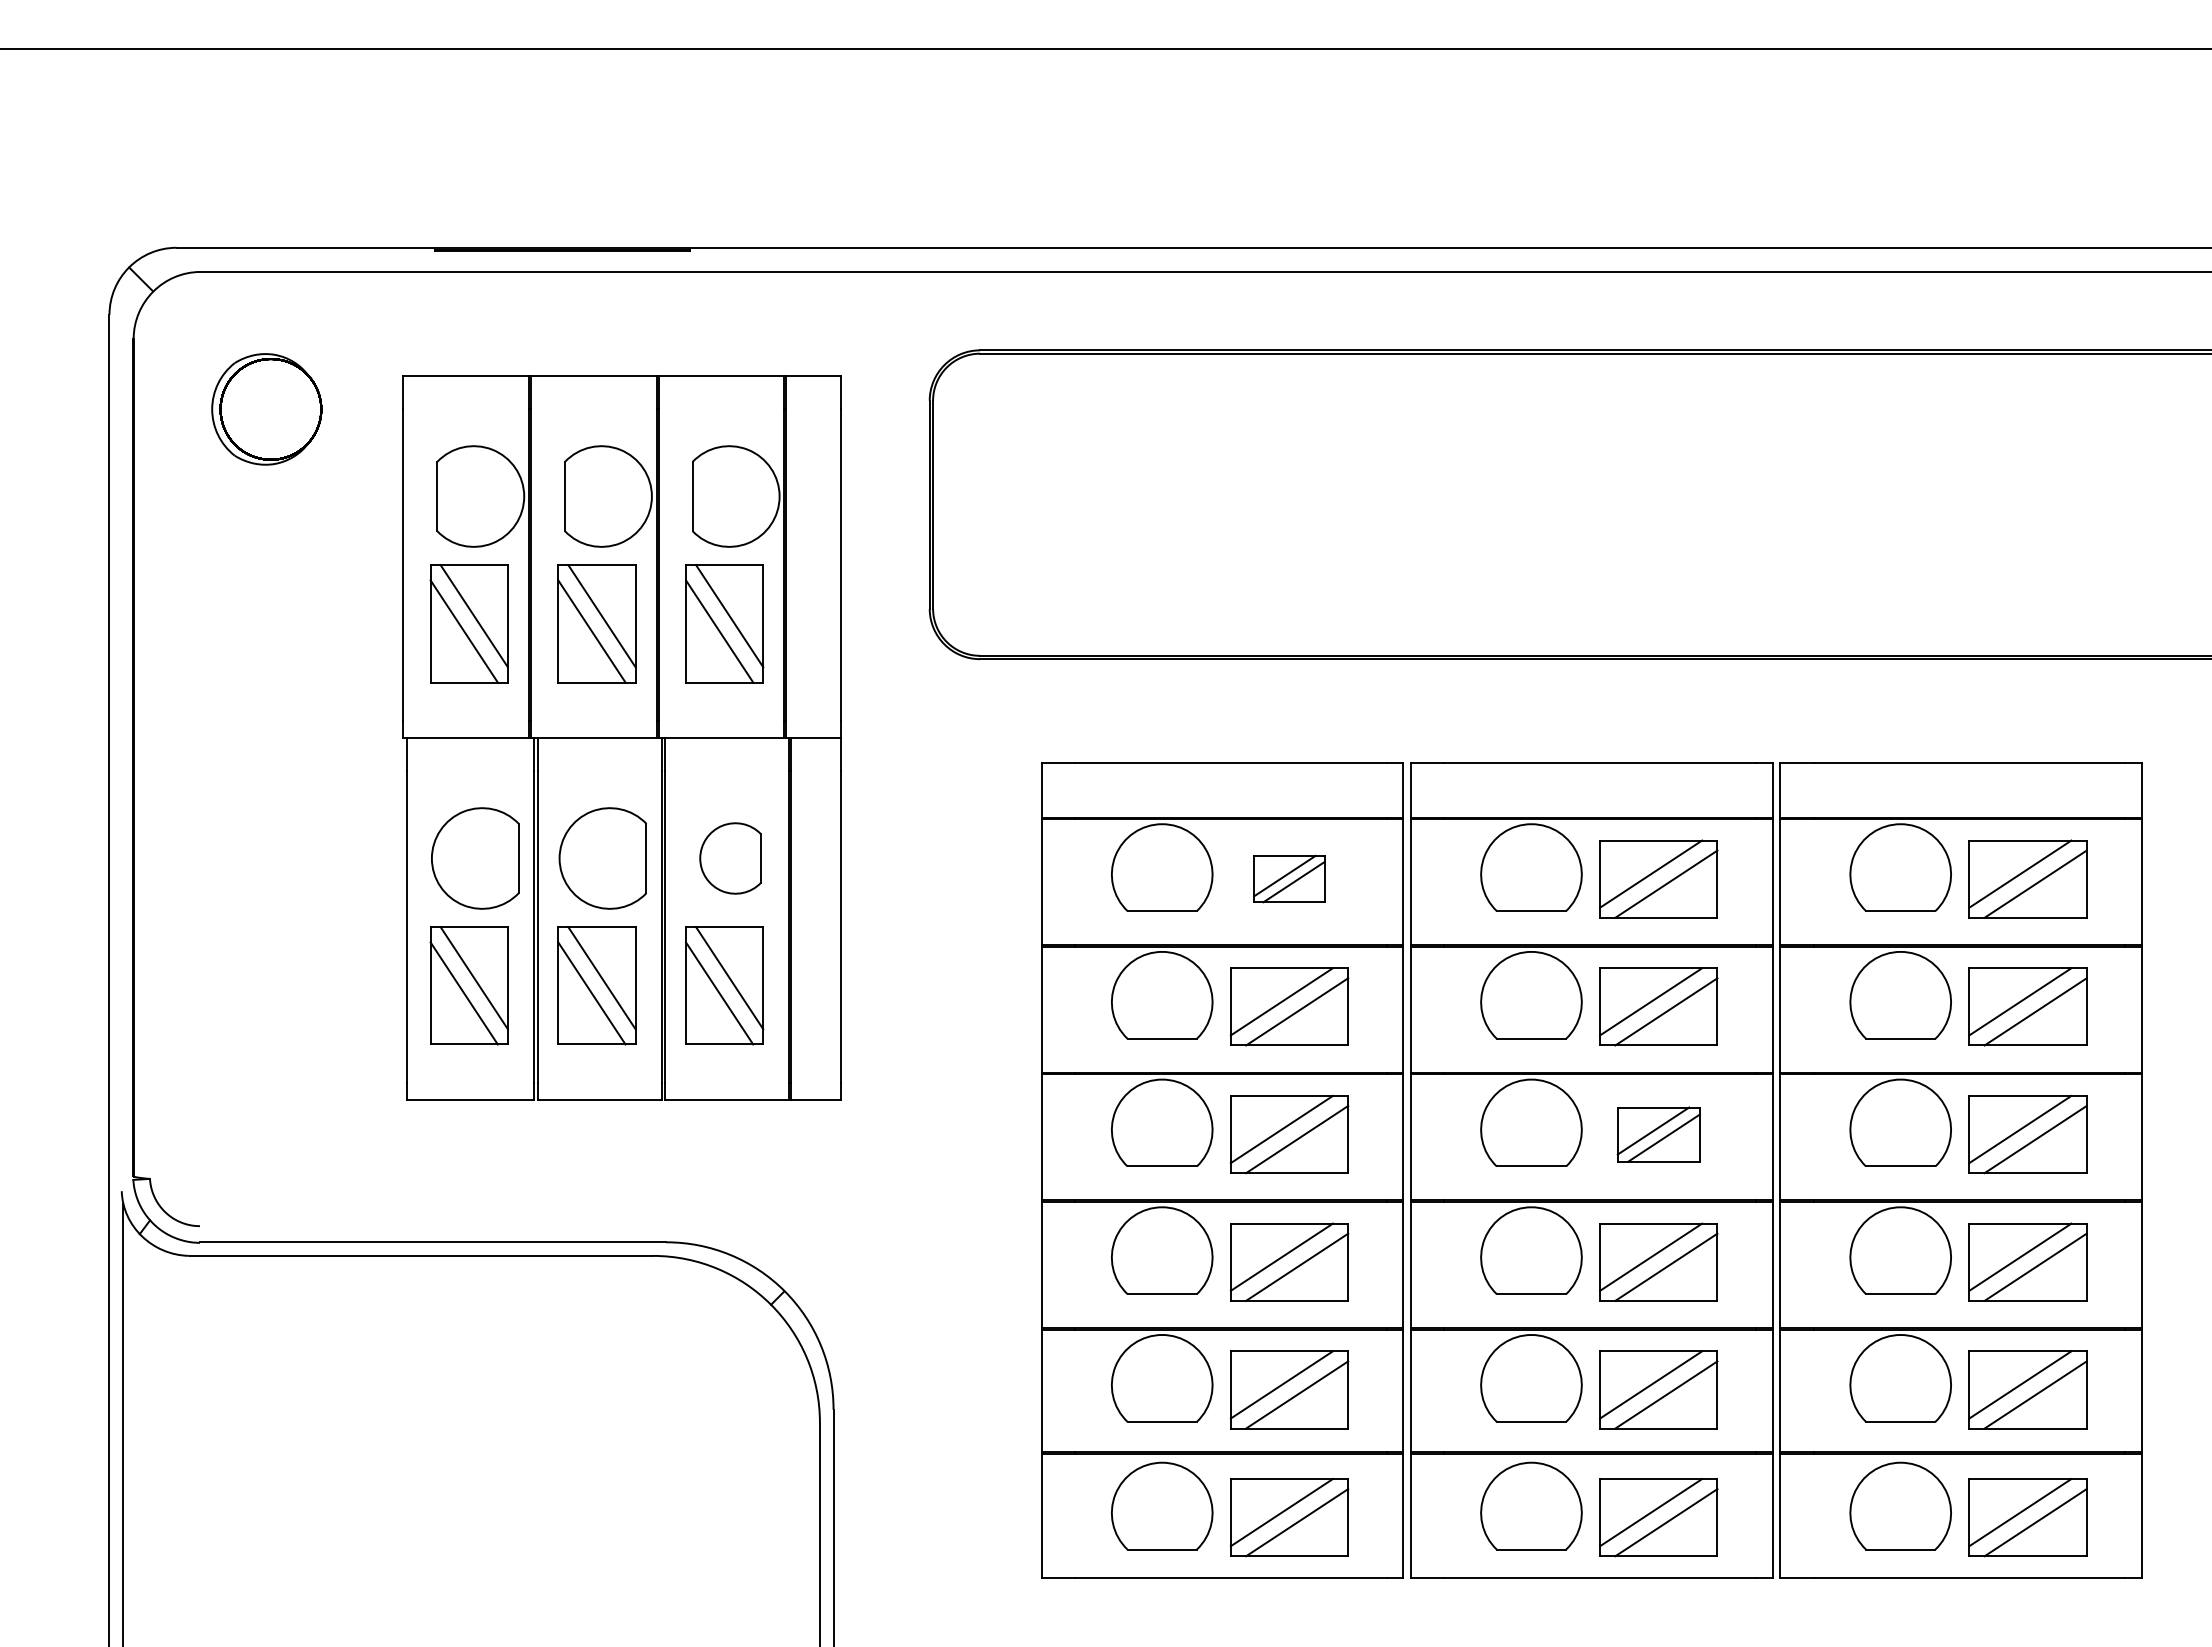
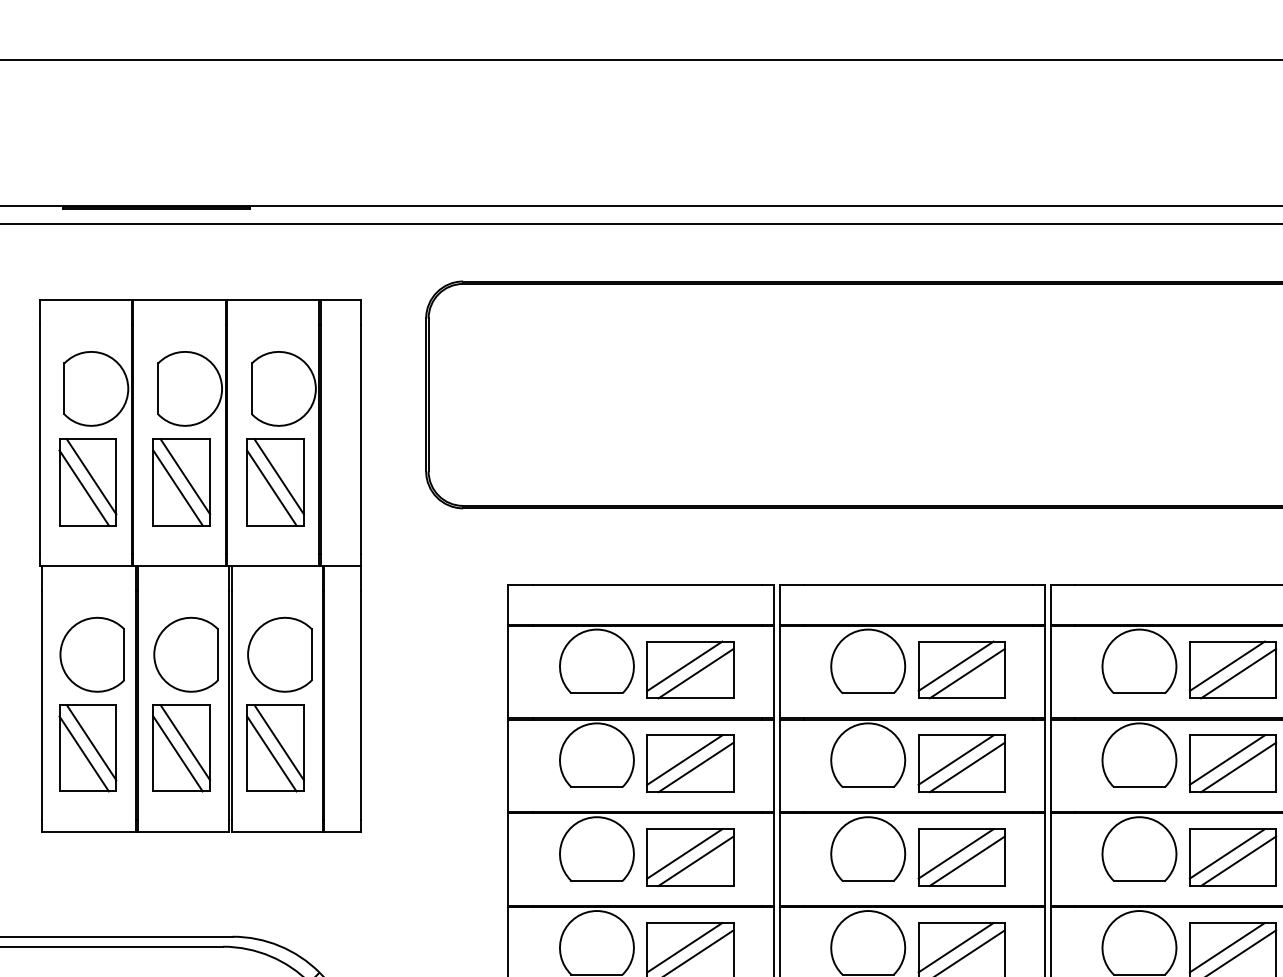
part: (730, 858) -> (279, 654), size x1.43
part: (1289, 878) -> (690, 669), size x1.67
part: (1658, 1134) -> (961, 857), size x1.43

